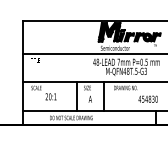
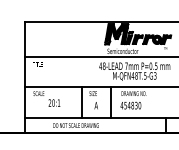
text: (147, 99) -> (130, 105), moved

